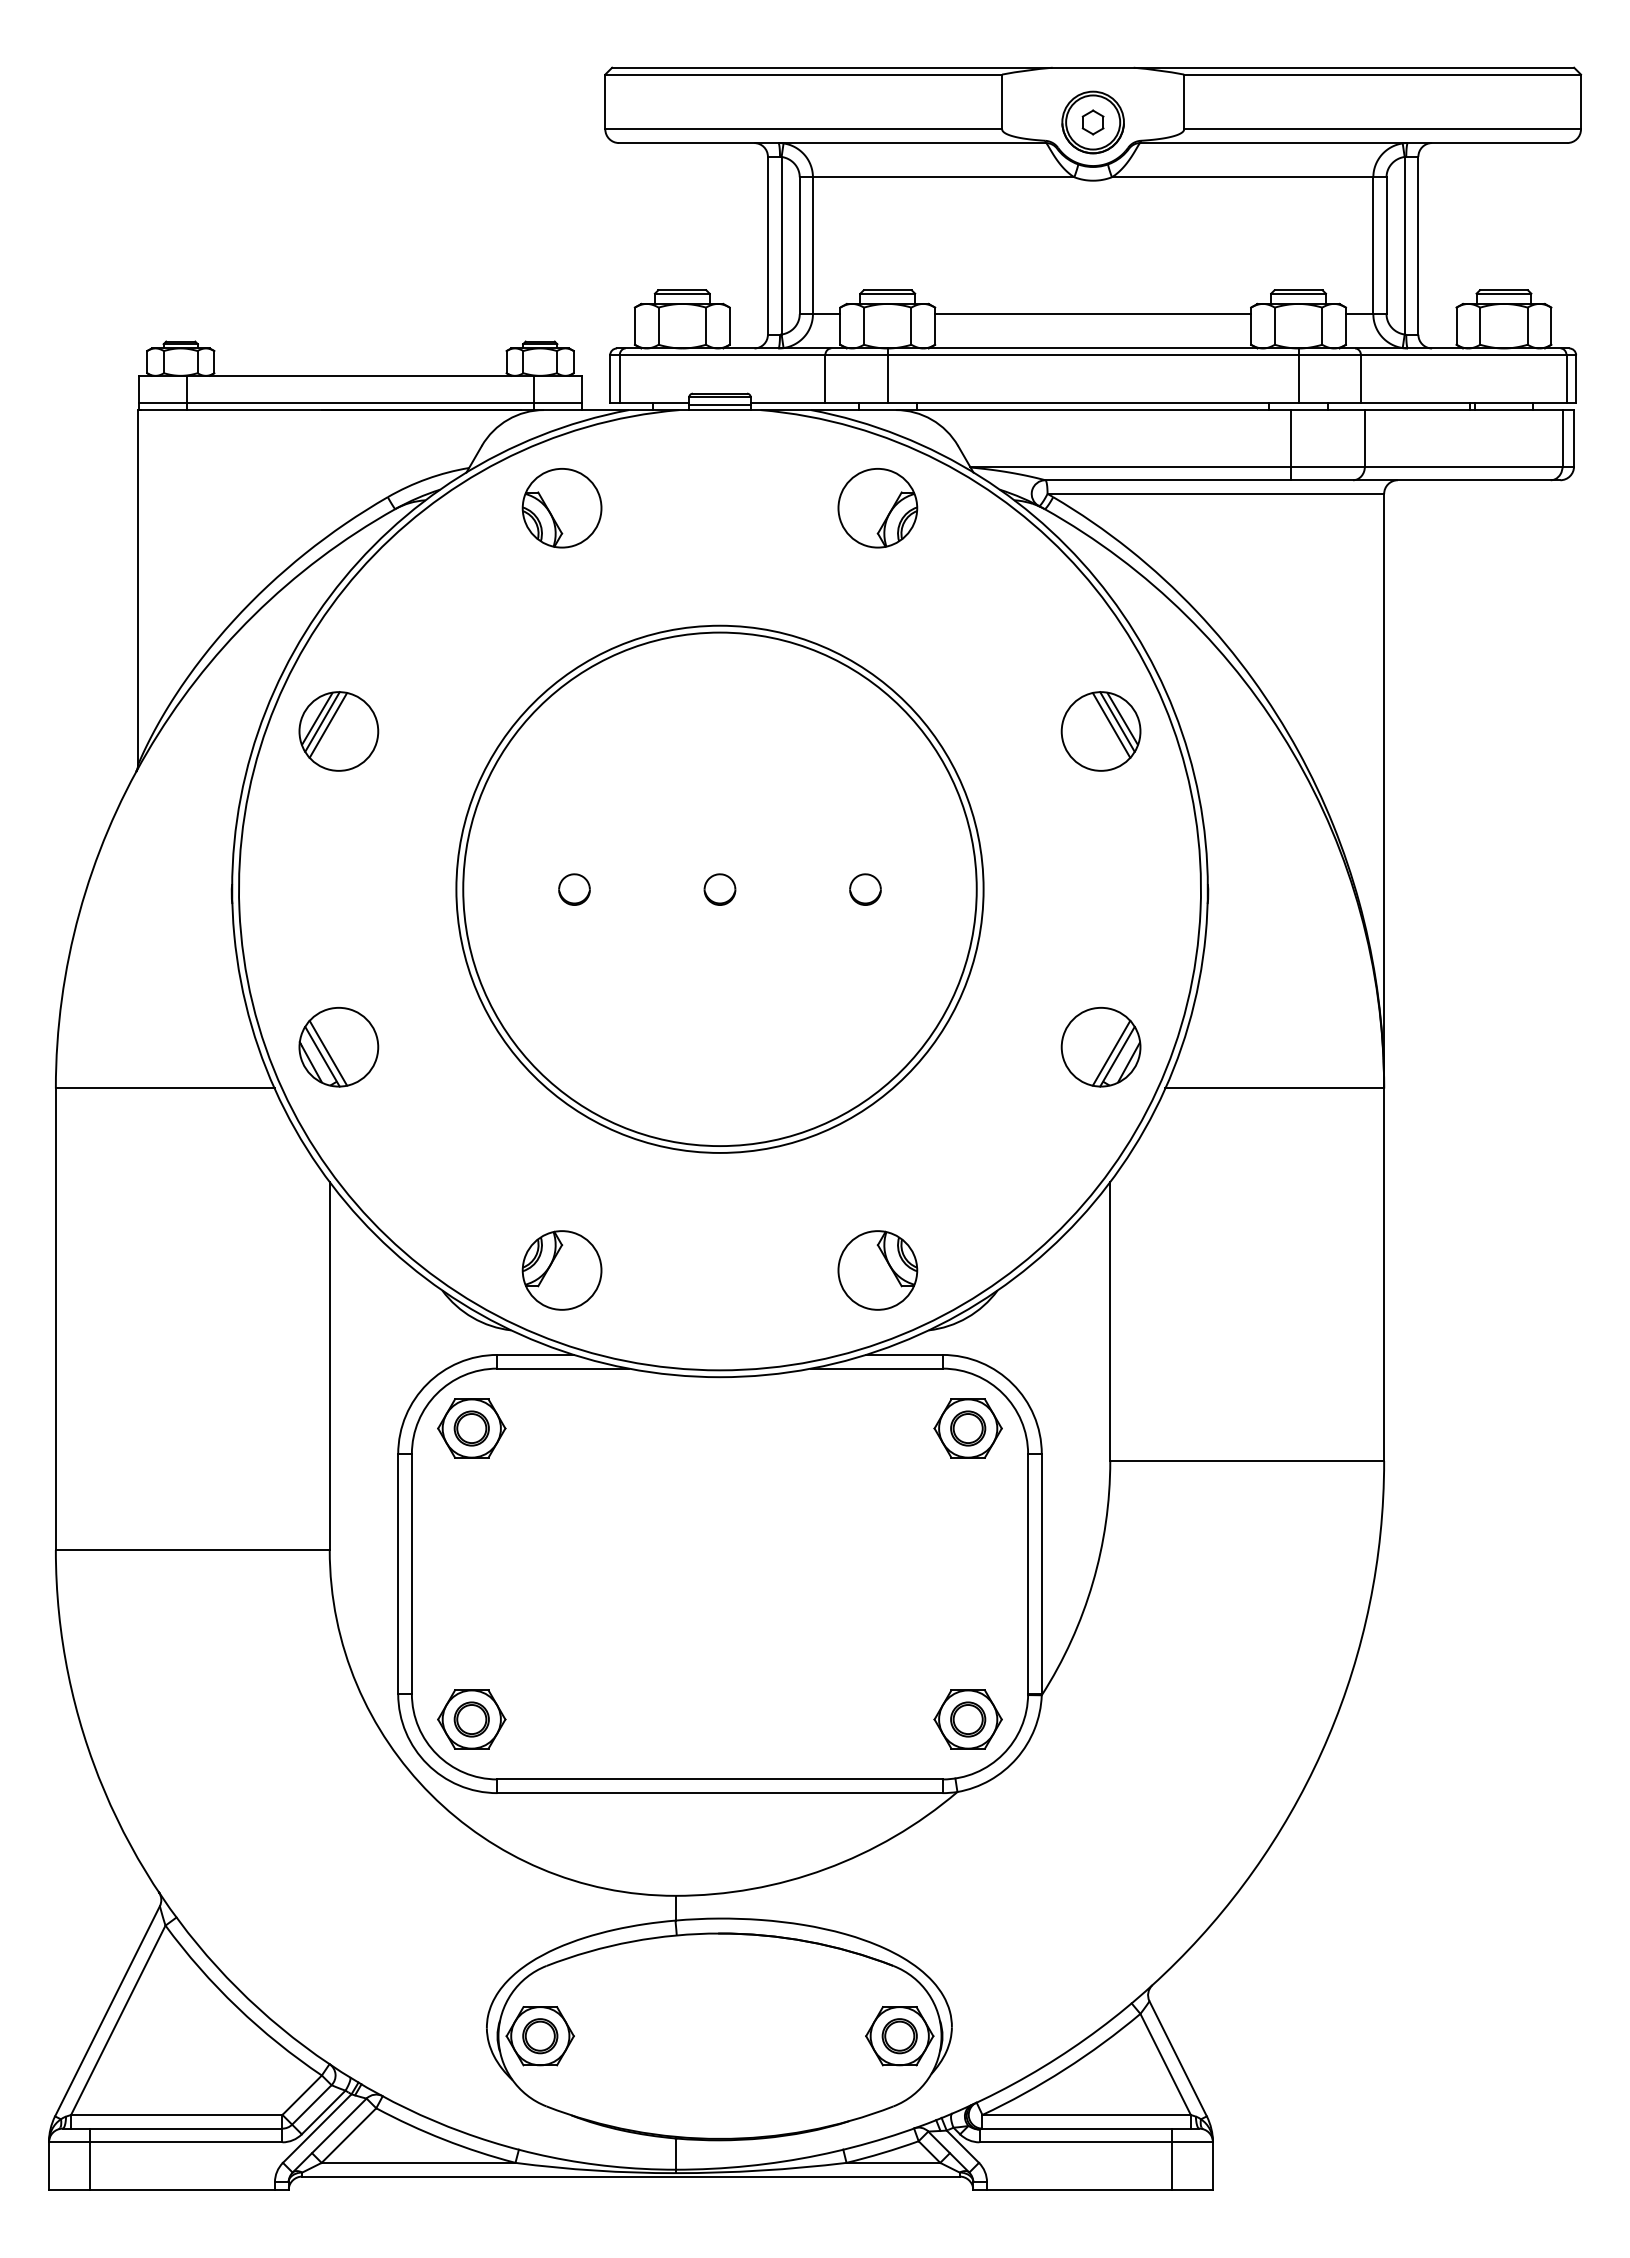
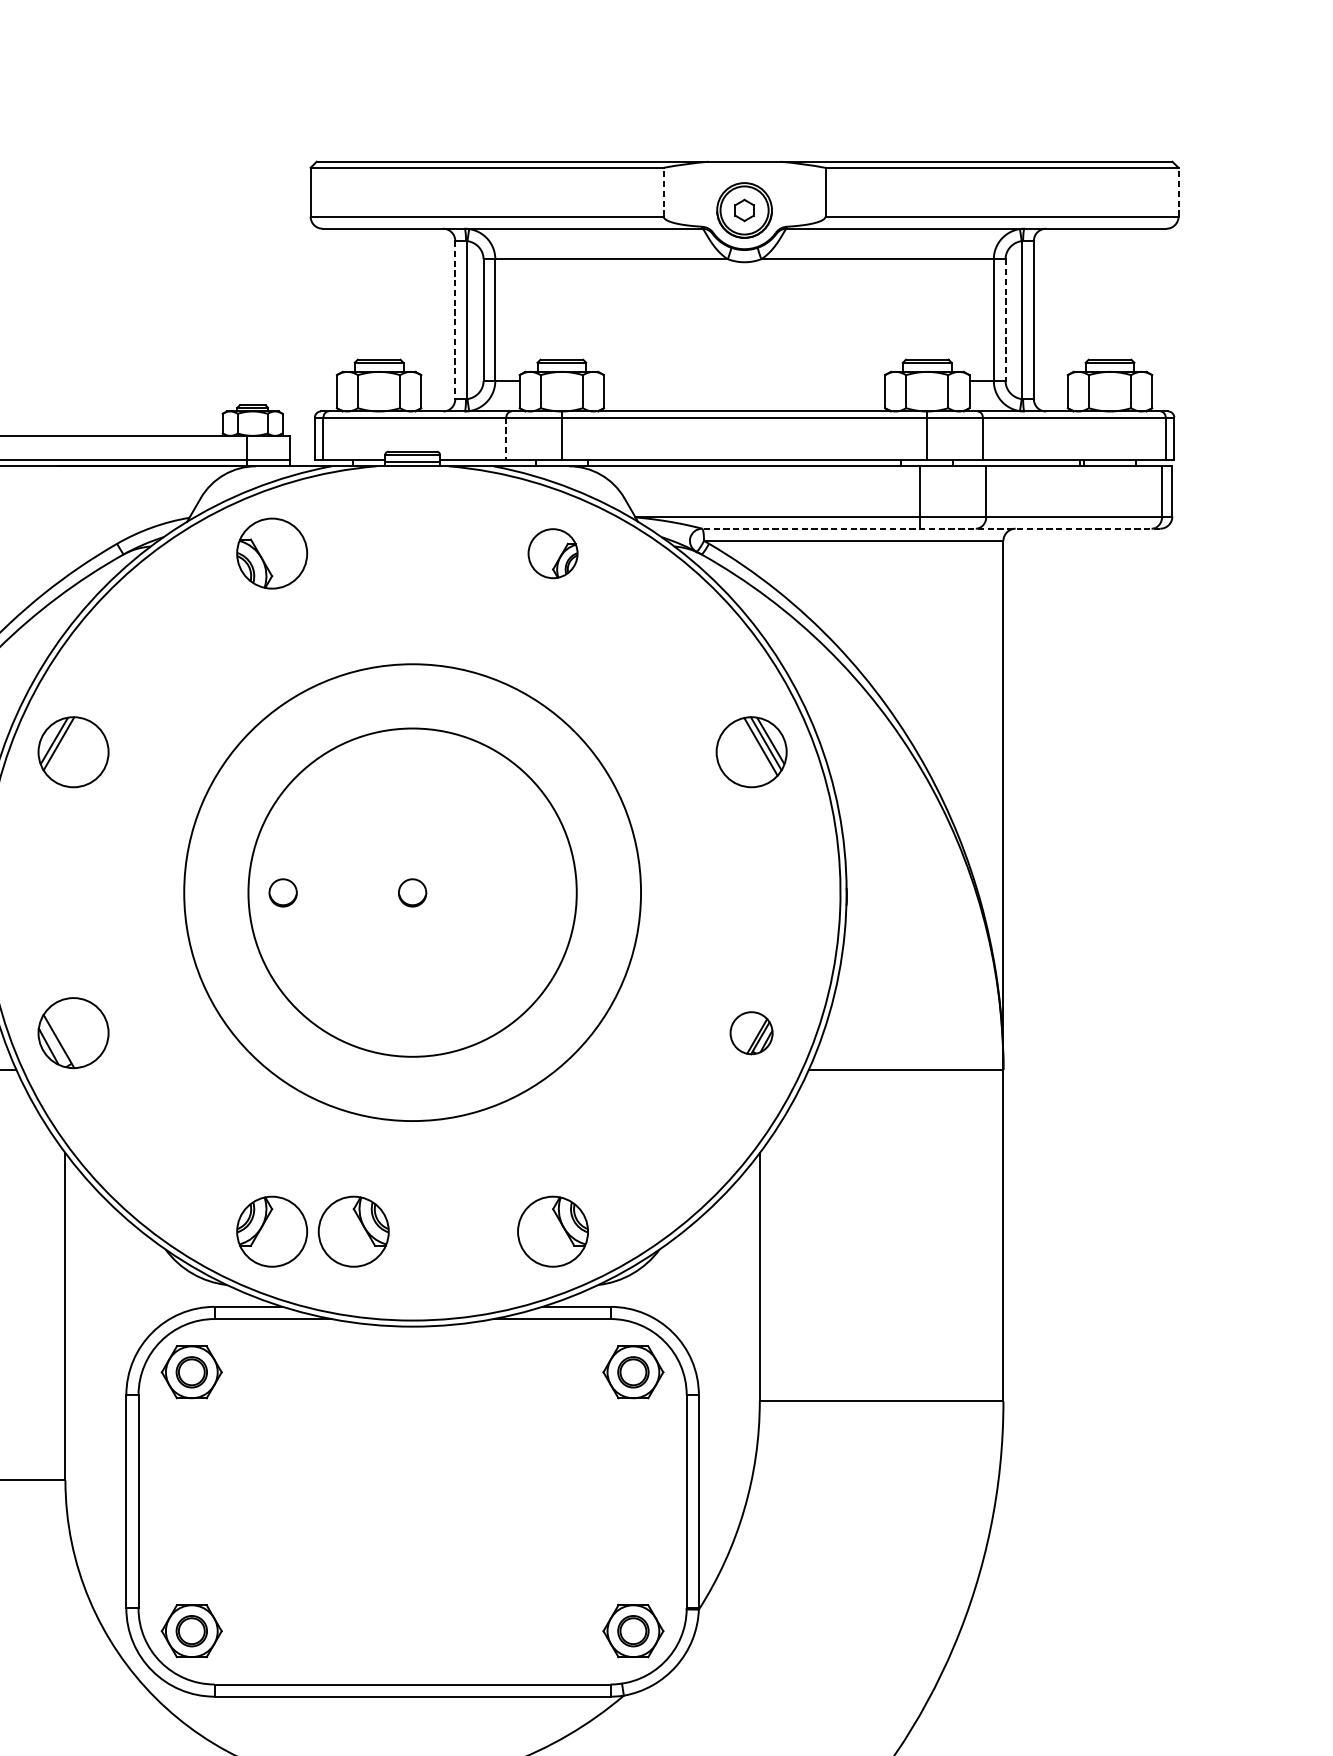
line: (1002, 101) -> (663, 191), solid -> dashed
line: (1581, 101) -> (1179, 191), solid -> dashed
line: (767, 246) -> (454, 320), solid -> dashed
line: (1386, 246) -> (1005, 320), solid -> dashed
line: (1093, 314) -> (744, 381), removed
line: (825, 379) -> (506, 439), solid -> dashed
line: (1302, 480) -> (930, 528), solid -> dashed
part: (877, 508) -> (552, 553), size x0.7
line: (328, 724) -> (64, 746), removed
circle: (719, 888) -> (412, 891), size x0.7
part: (865, 889) -> (542, 892), removed
part: (1100, 1047) -> (751, 1033), size x0.6
line: (328, 1052) -> (64, 1037), removed
part: (653, 1270) -> (353, 1231), added

